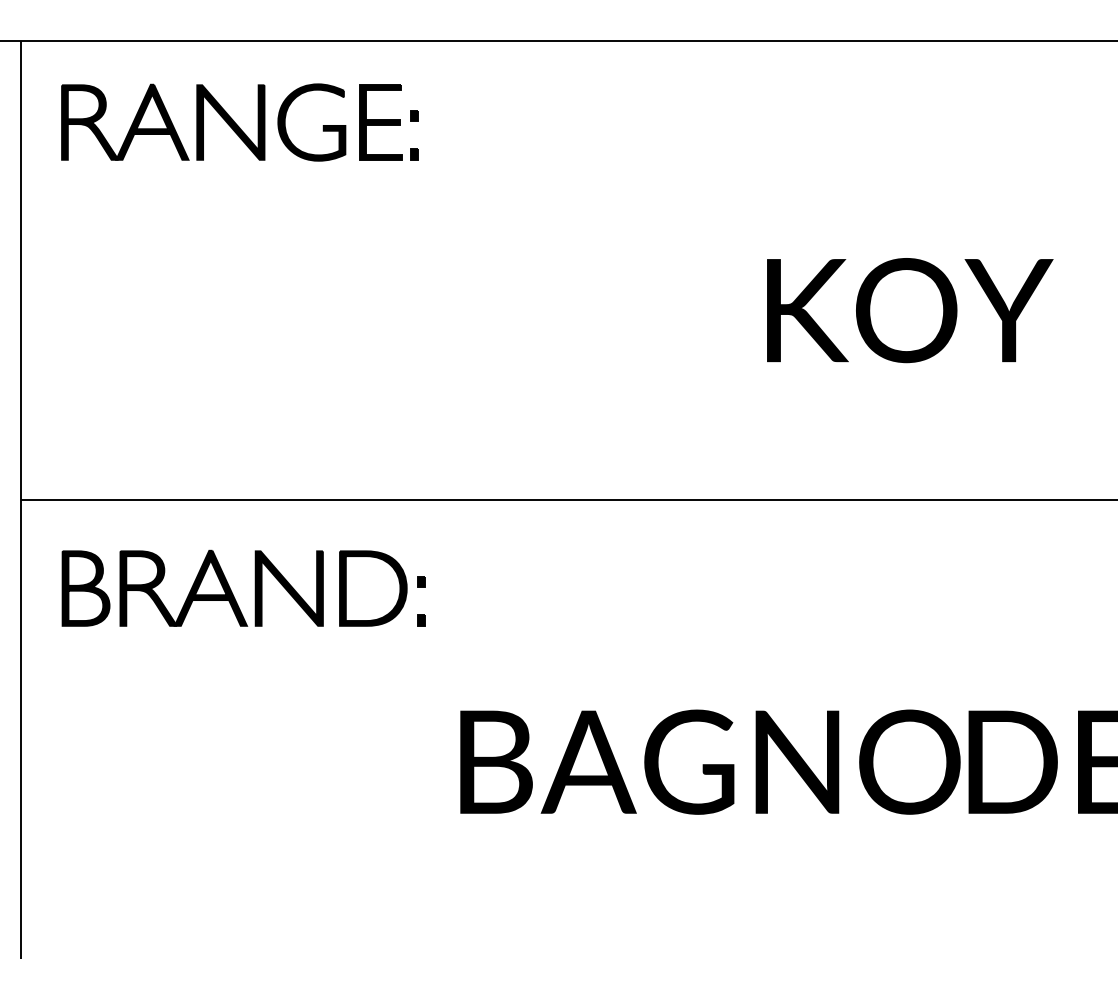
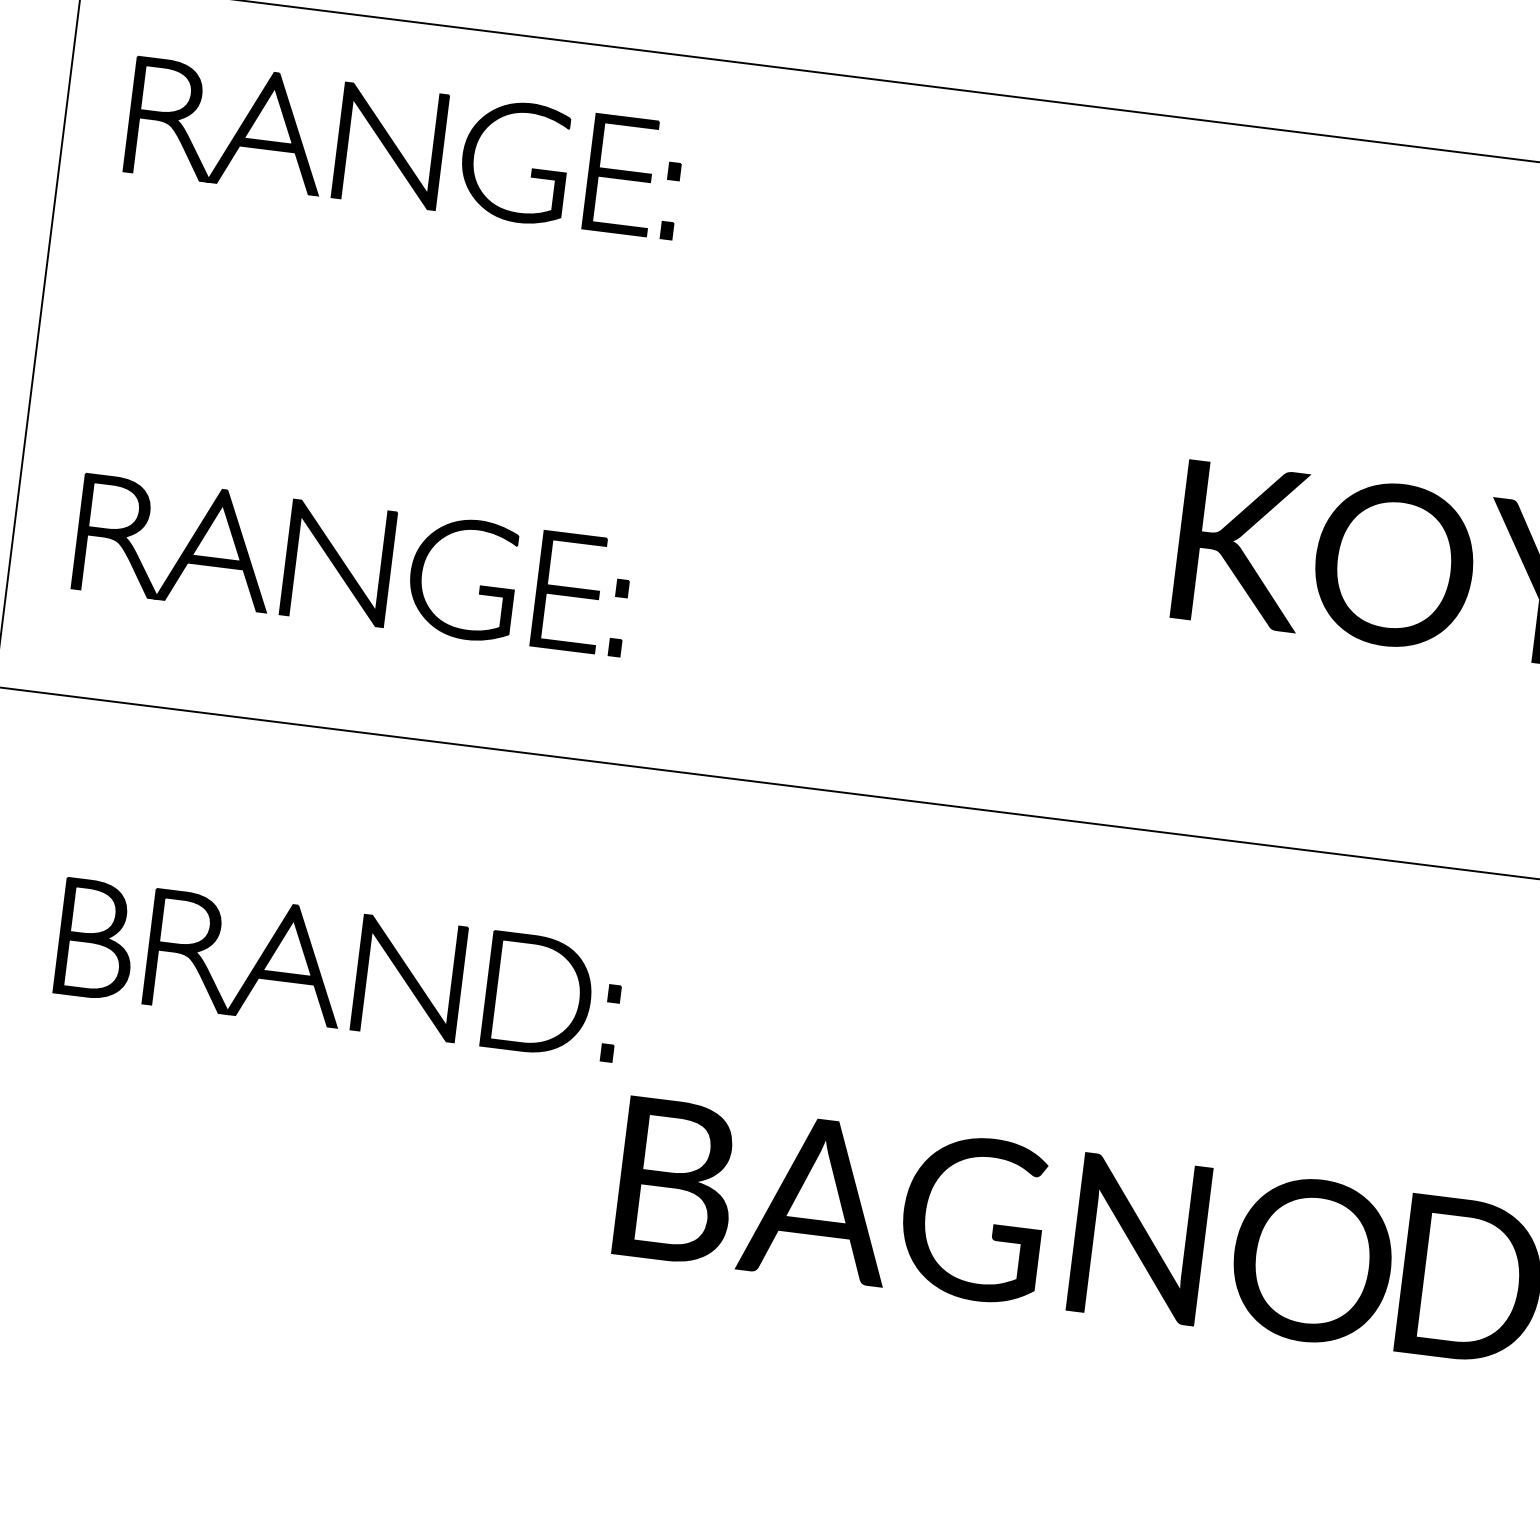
part: (239, 393) -> (351, 564), added
part: (254, 587) -> (355, 970), moved

